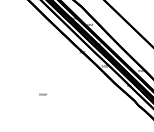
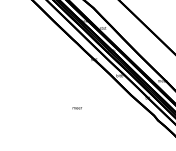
text: (42, 94) -> (76, 108), moved

